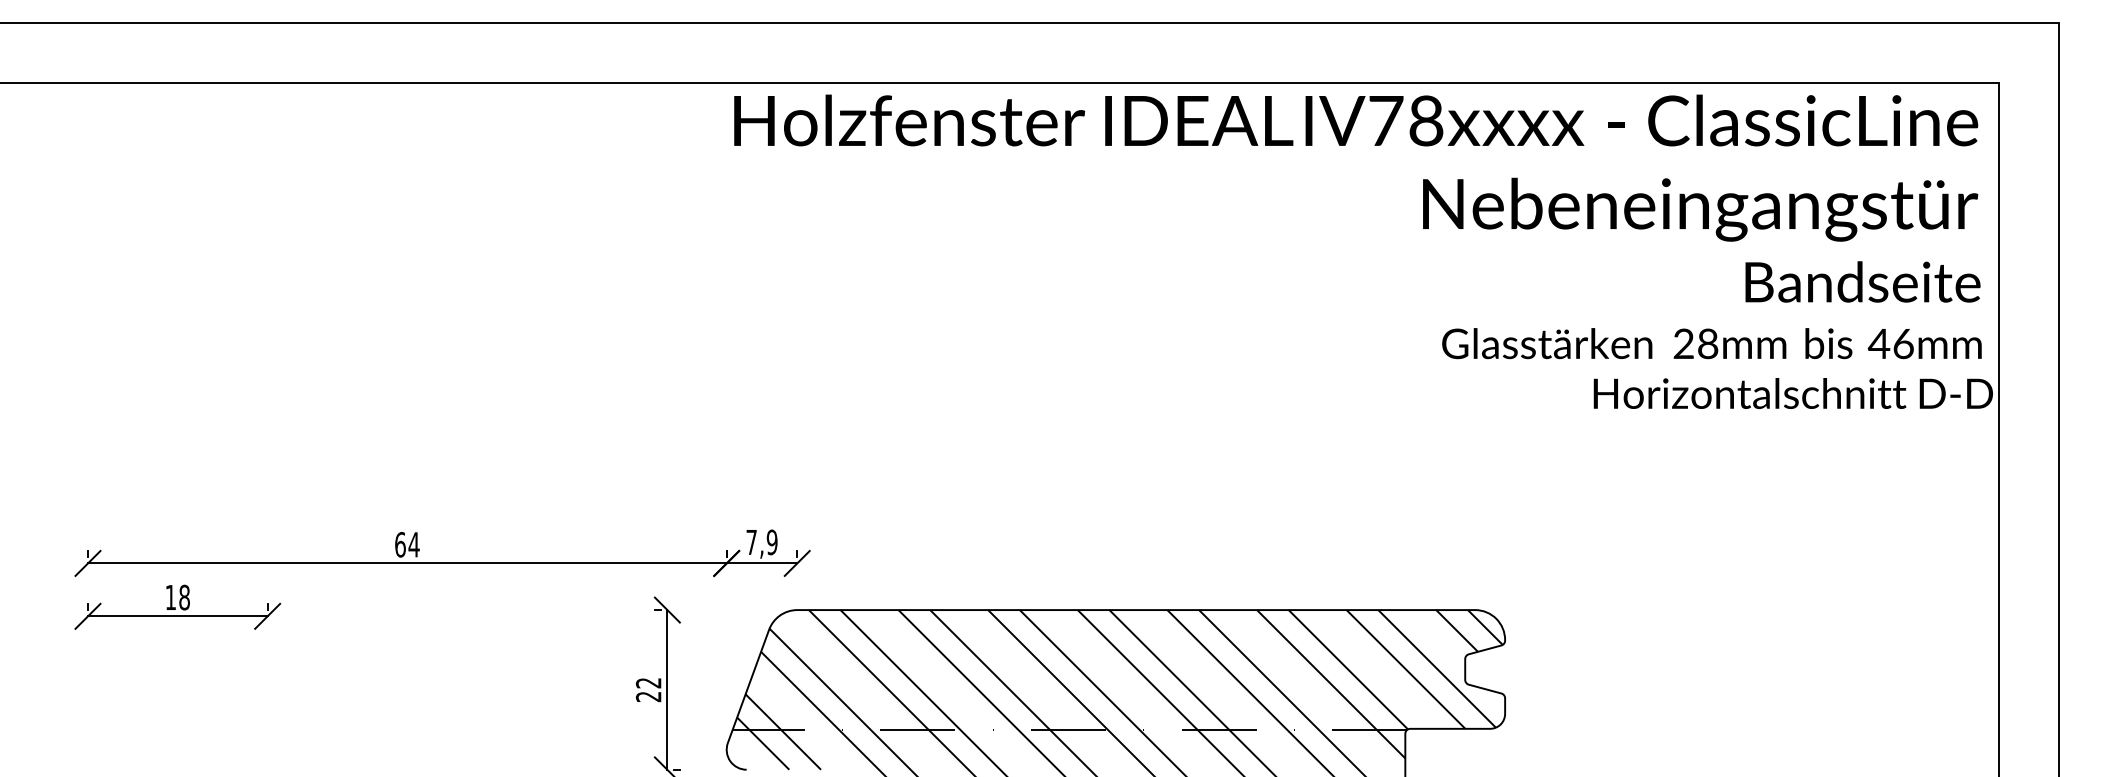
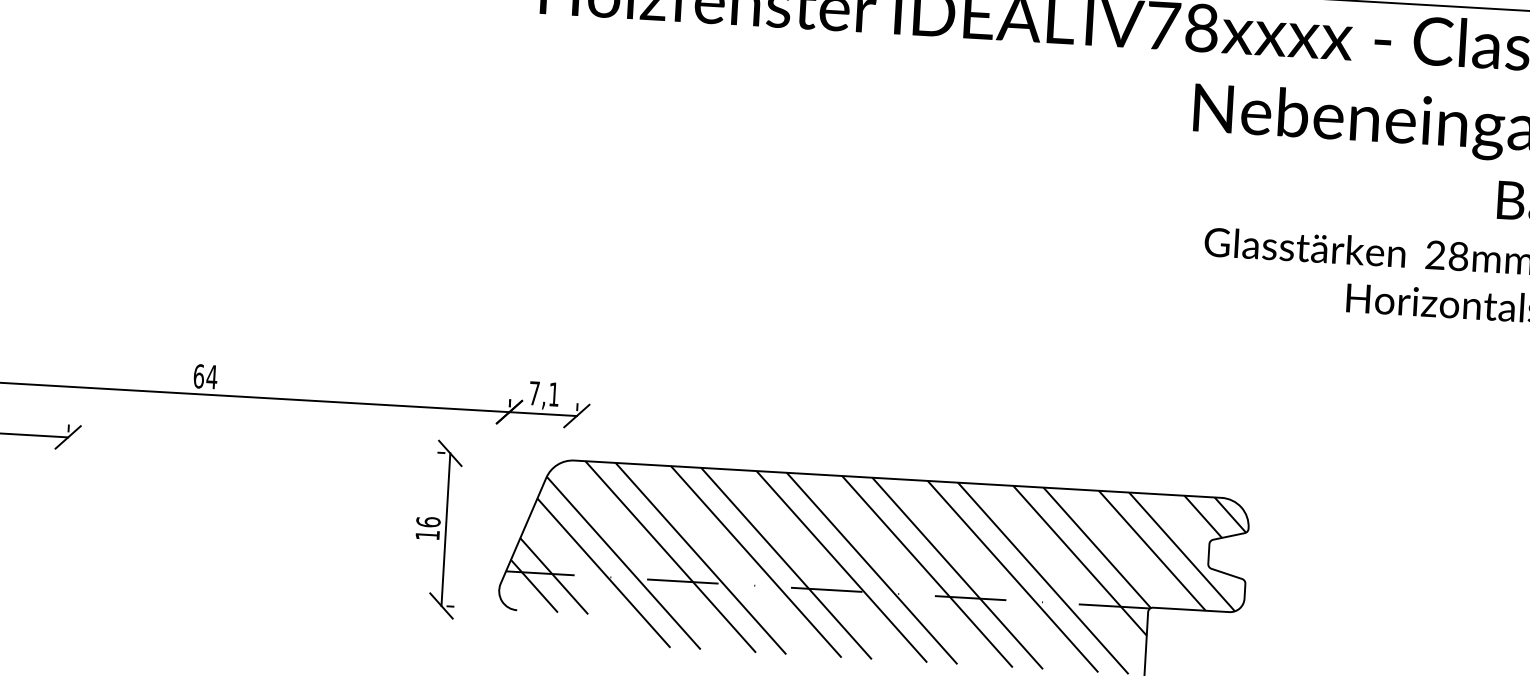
text: (771, 542) -> (553, 394), 7,9 -> 7,1
text: (648, 689) -> (427, 528), 22 -> 16

